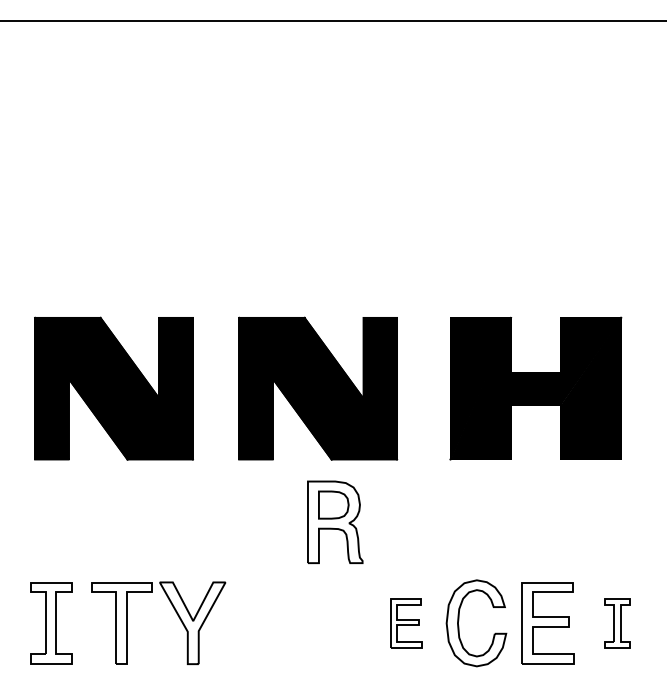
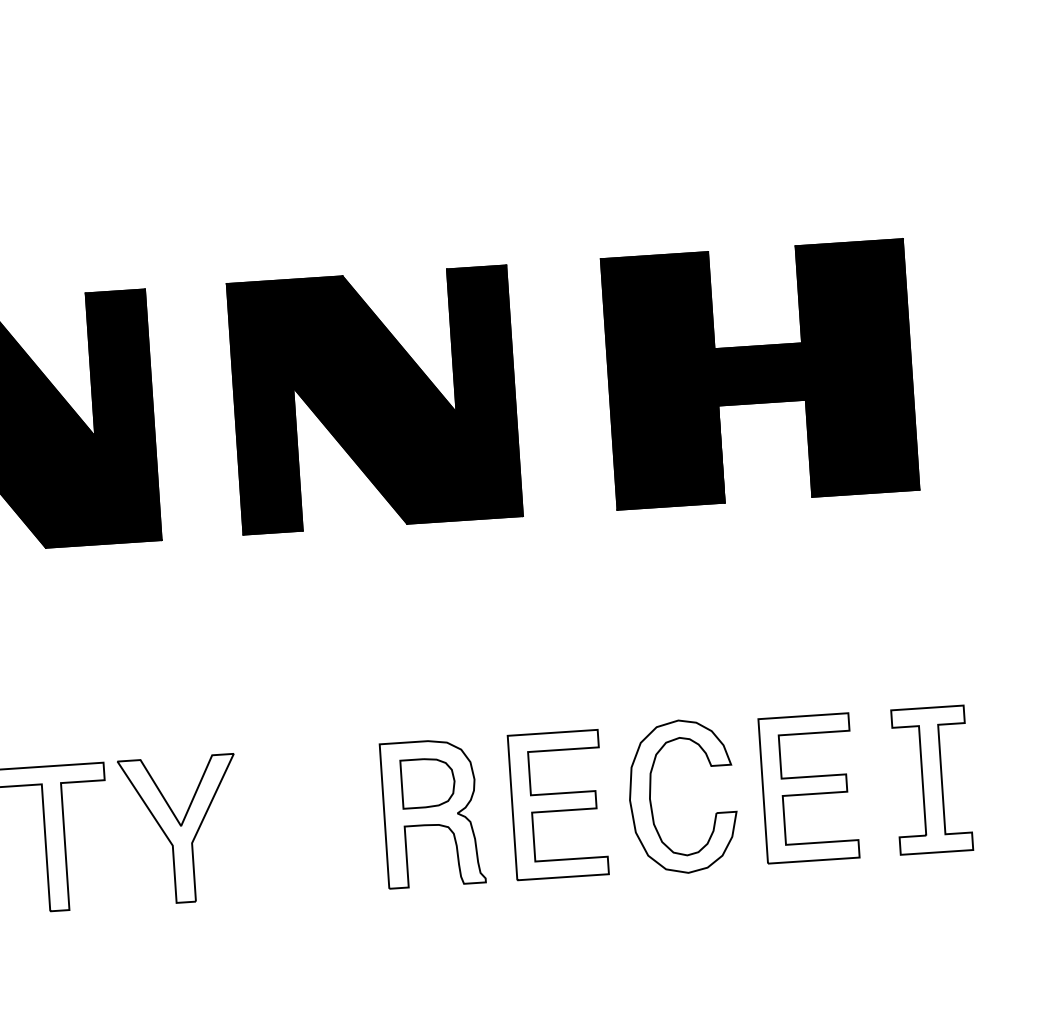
part: (335, 521) -> (433, 811), moved
part: (405, 623) -> (557, 805), size x1.67
part: (617, 623) -> (932, 780), size x1.67

